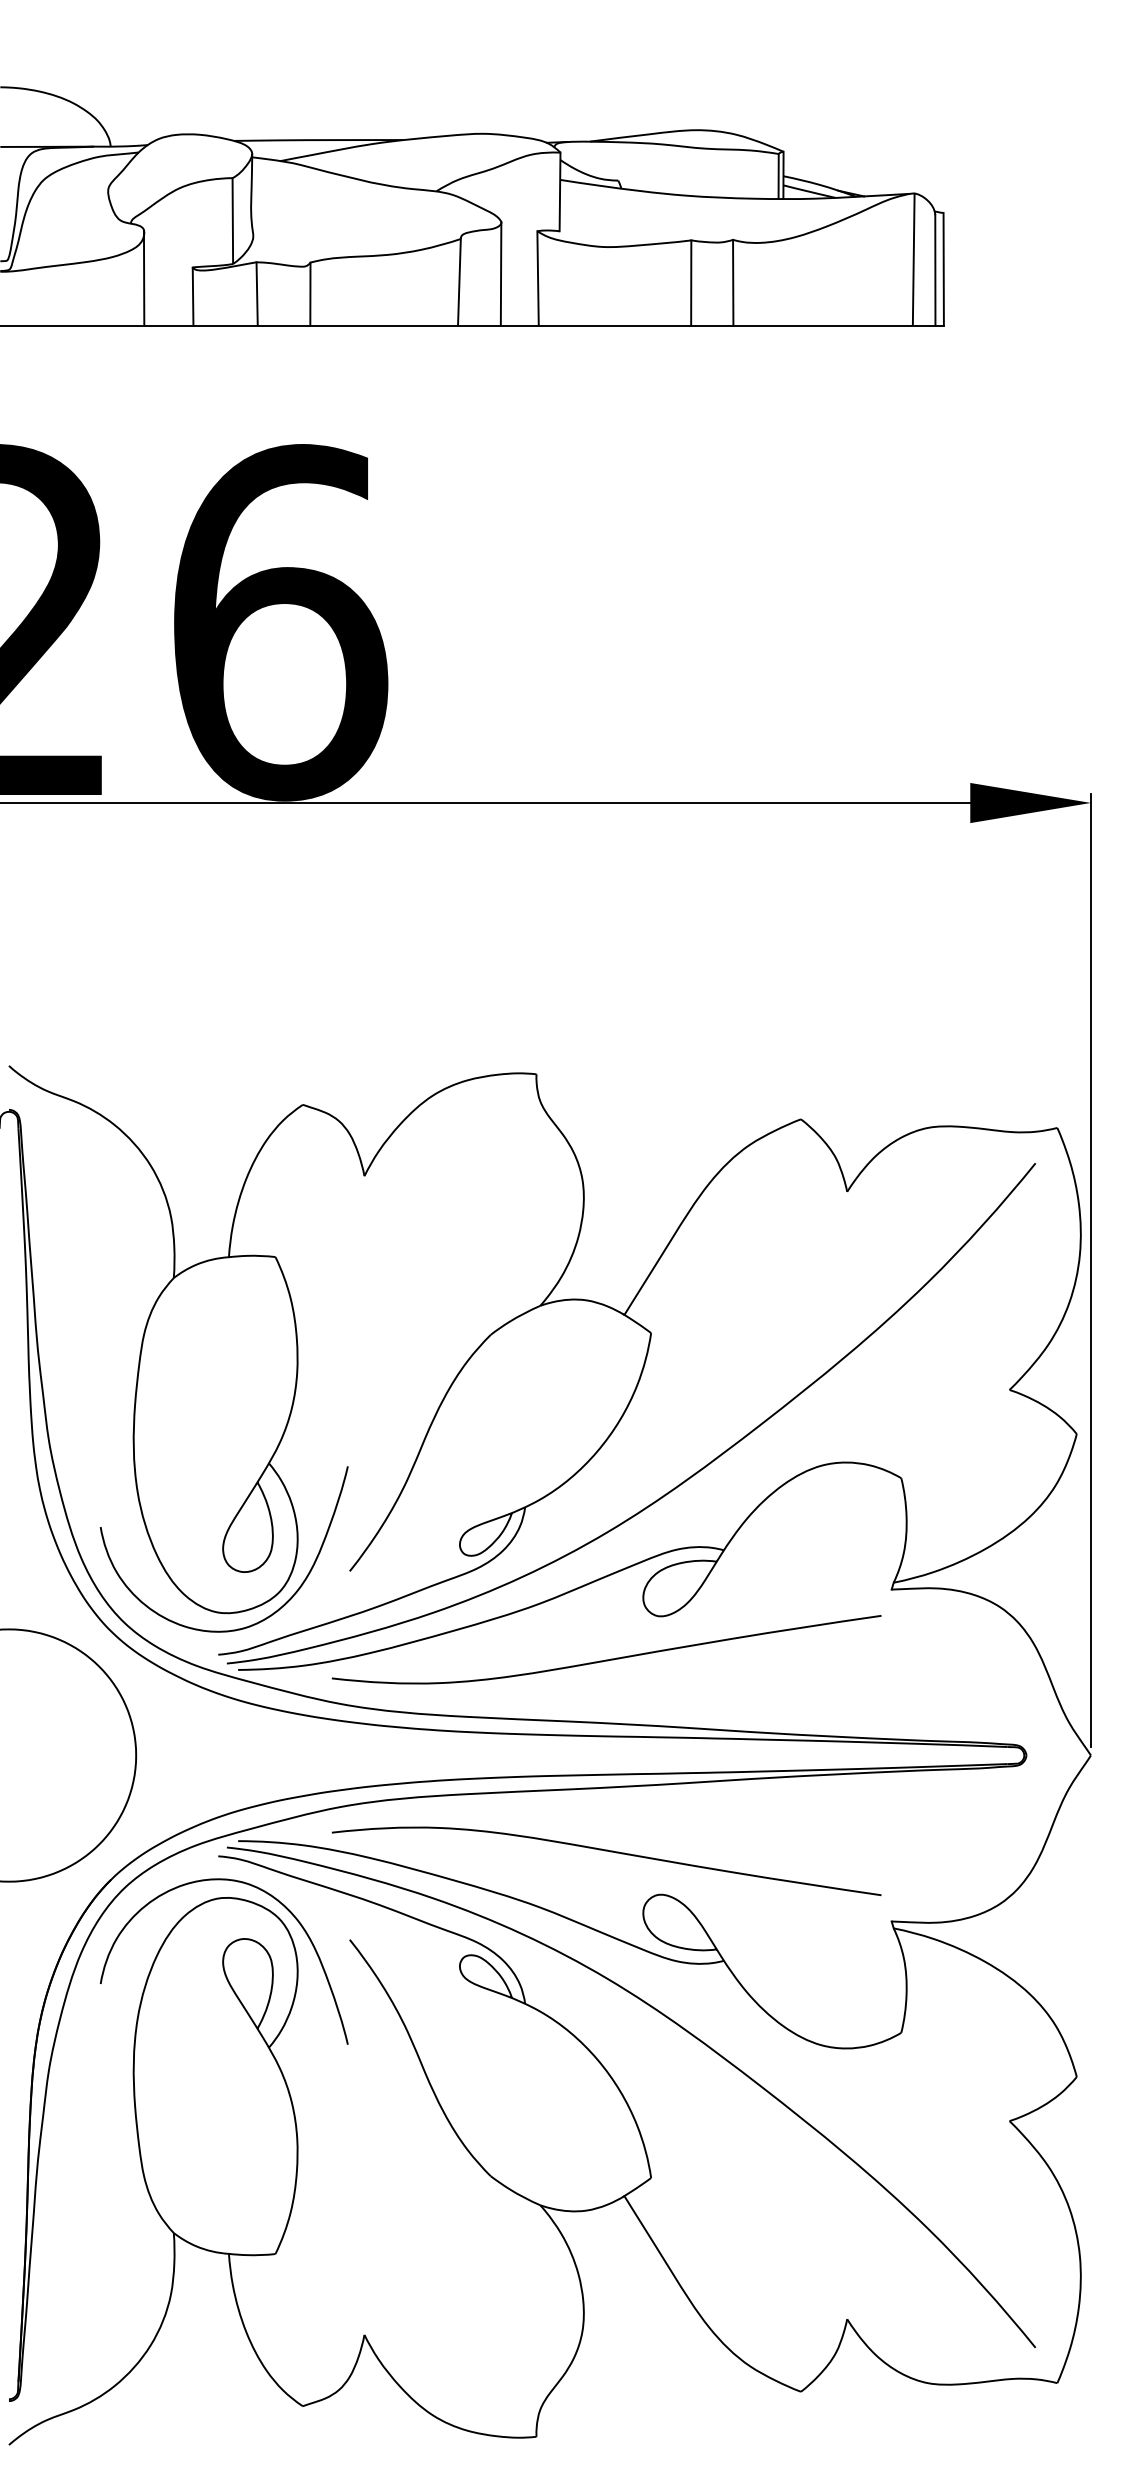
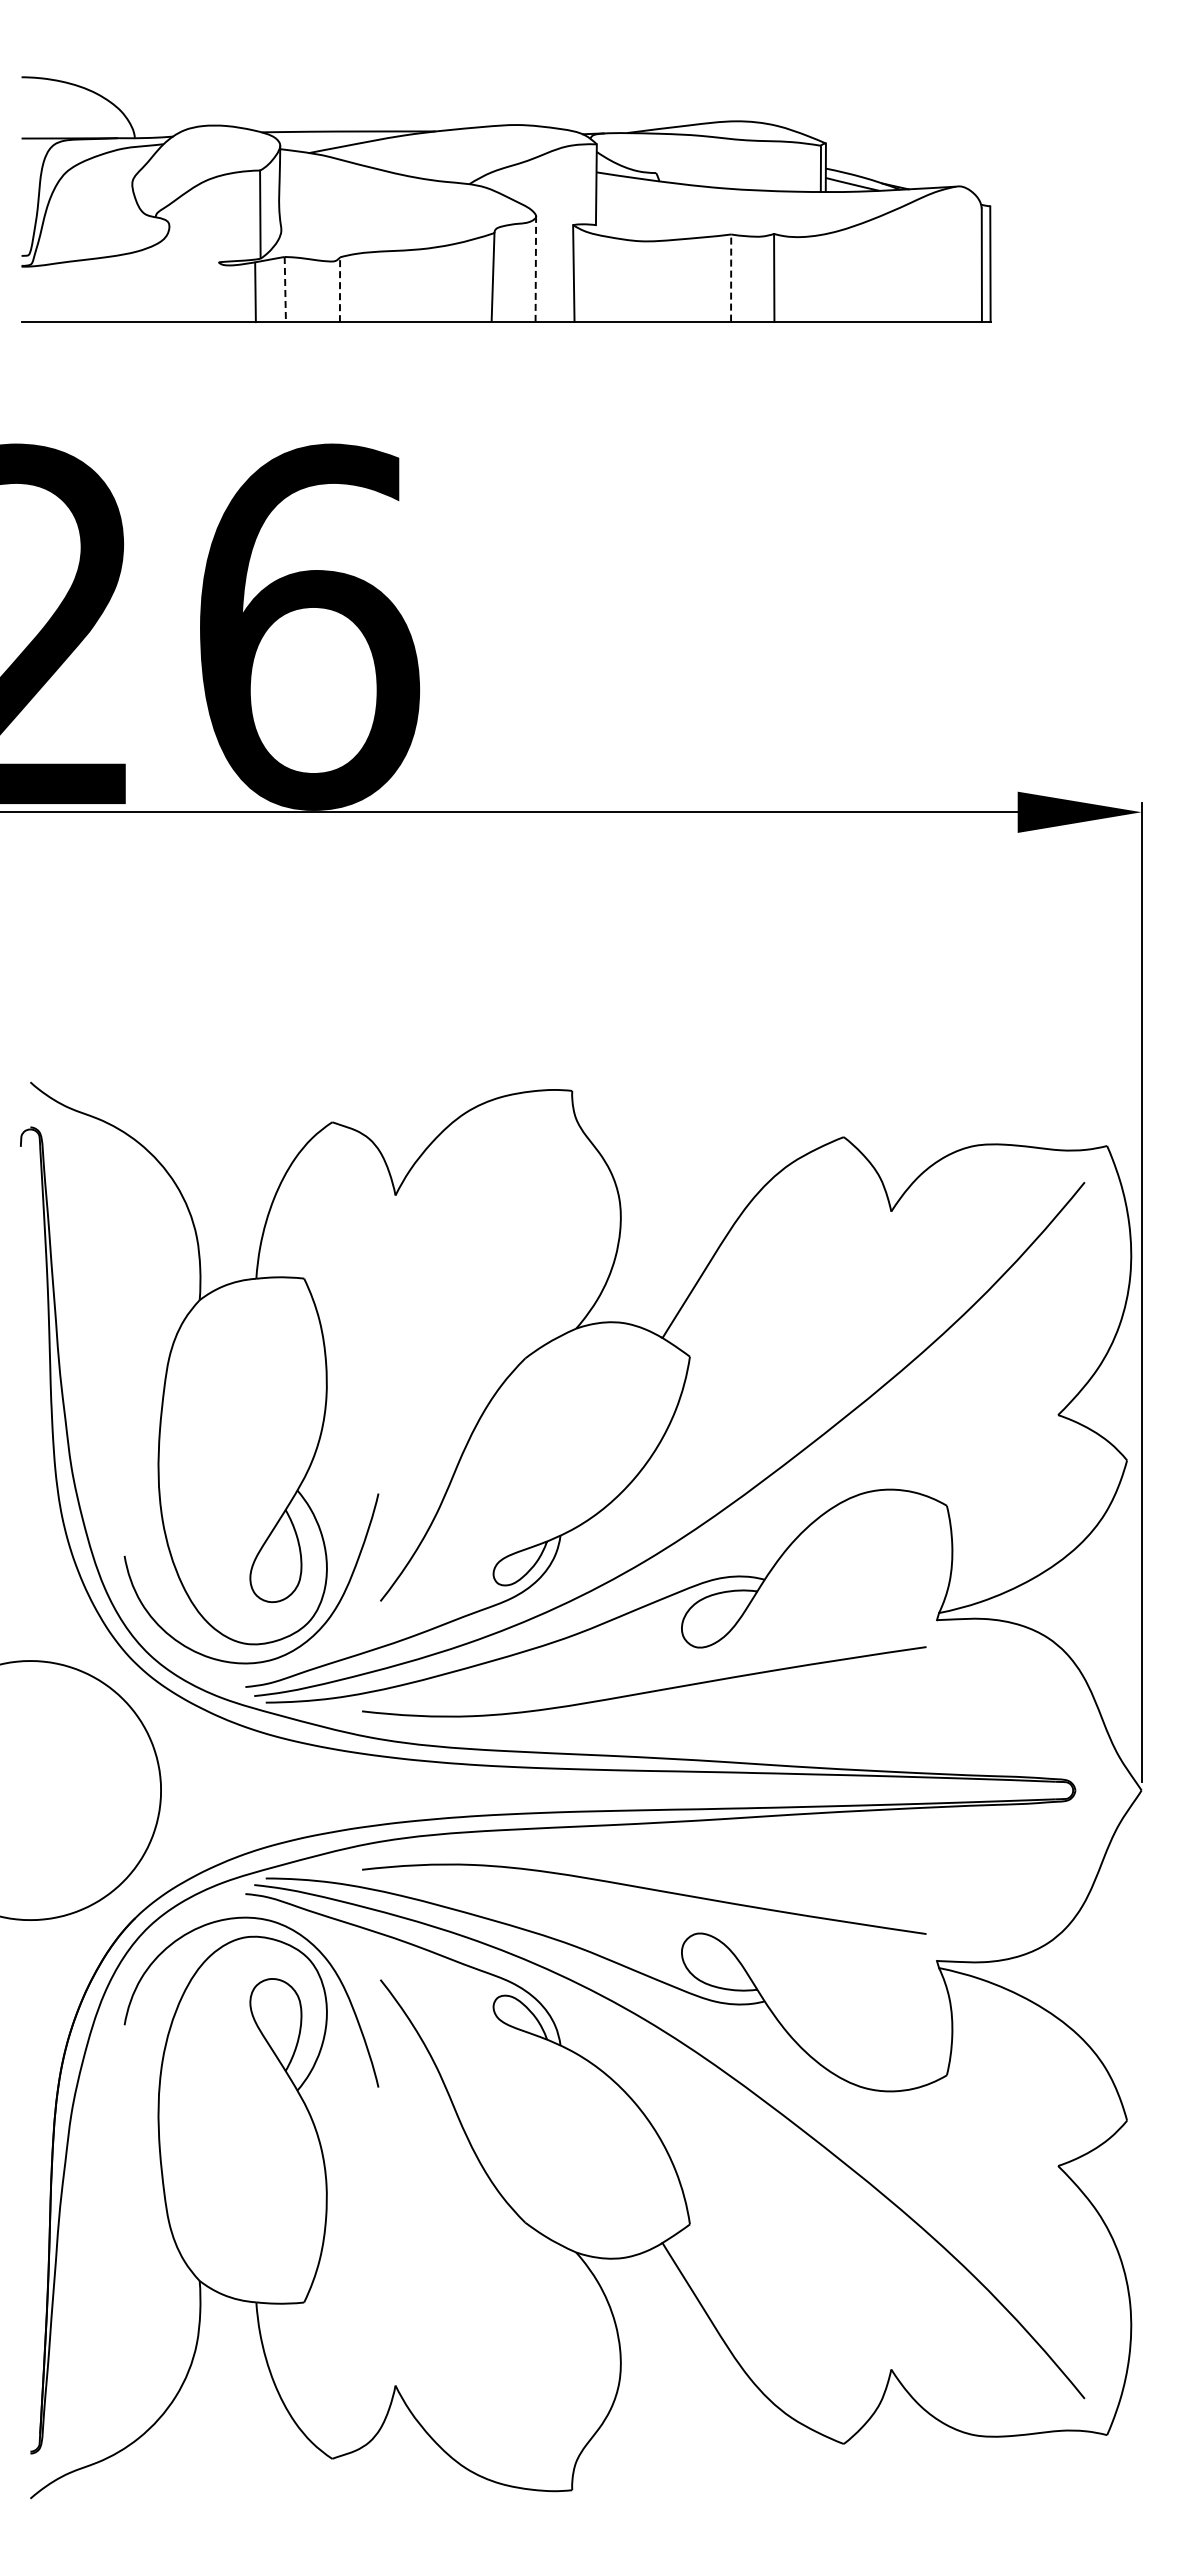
line: (913, 258) -> (959, 253), removed
line: (500, 273) -> (535, 268), solid -> dashed
line: (144, 277) -> (169, 272), removed
line: (691, 283) -> (731, 278), solid -> dashed
line: (257, 293) -> (285, 289), solid -> dashed
line: (310, 293) -> (340, 289), solid -> dashed
line: (193, 296) -> (255, 292), moved

